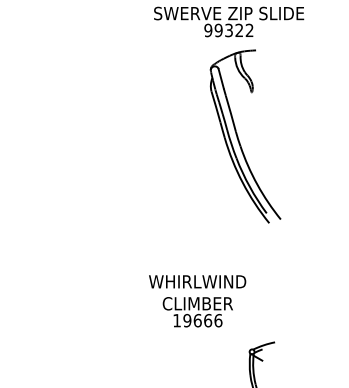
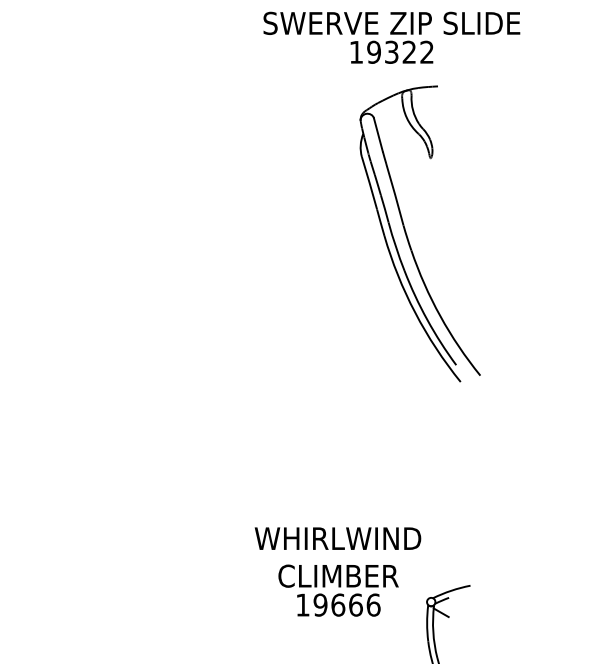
text: (208, 30) -> (356, 52), 99322 -> 19322
text: (197, 301) -> (337, 572), moved

